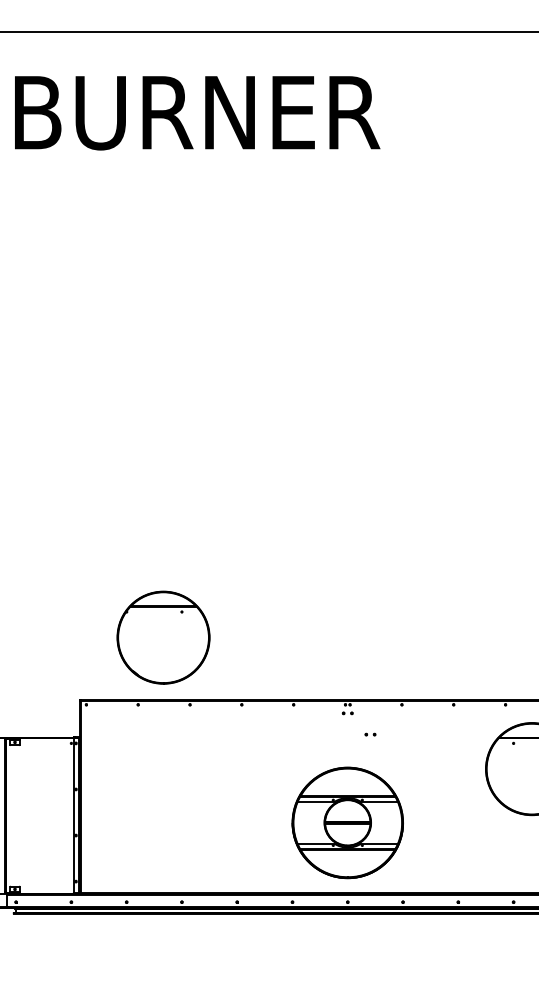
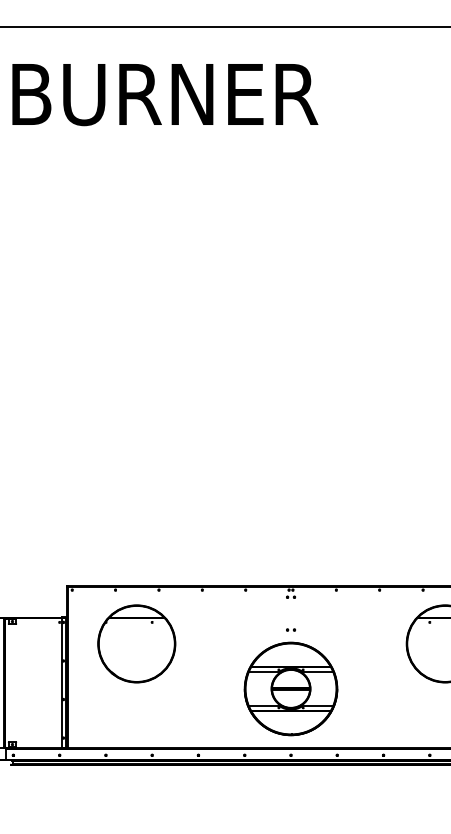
part: (163, 637) -> (136, 643), moved
part: (369, 733) -> (290, 629), moved

